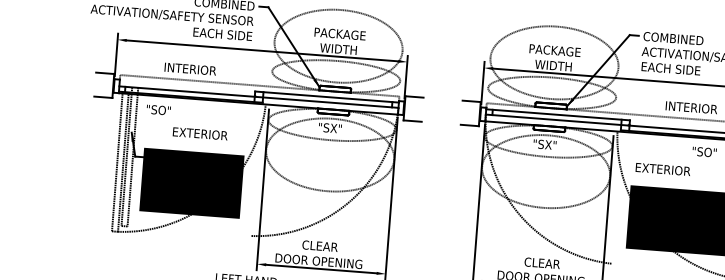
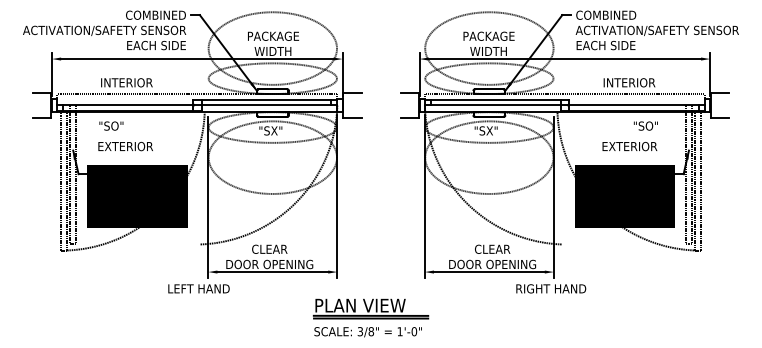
text: (158, 109) -> (111, 125), moved
text: (200, 133) -> (125, 146), moved
text: (662, 169) -> (629, 146), moved

